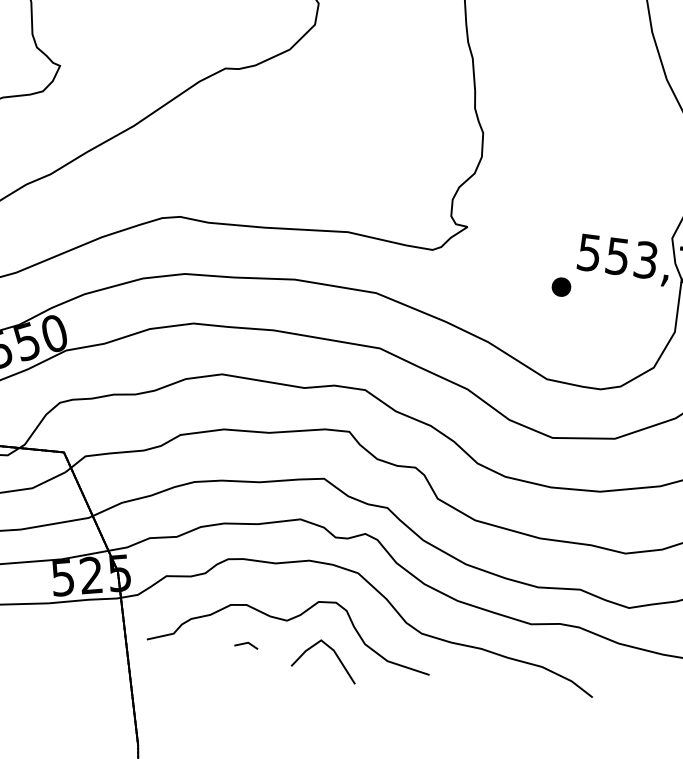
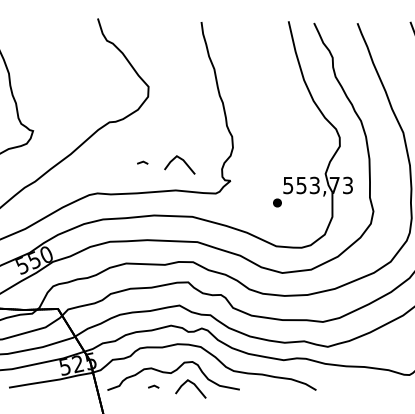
part: (335, 174) -> (166, 164), added

